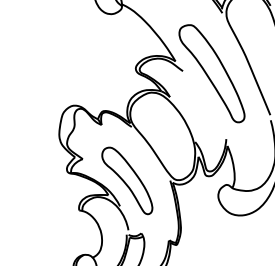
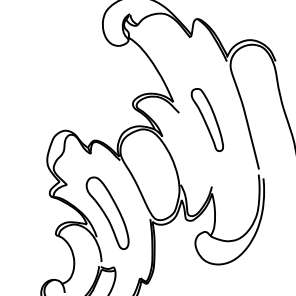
part: (211, 73) -> (207, 119), size x0.6

